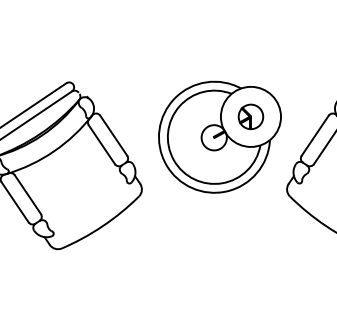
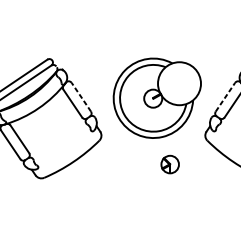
part: (250, 116) -> (169, 164), moved
line: (113, 135) -> (81, 97), solid -> dashed
line: (315, 135) -> (225, 97), solid -> dashed

